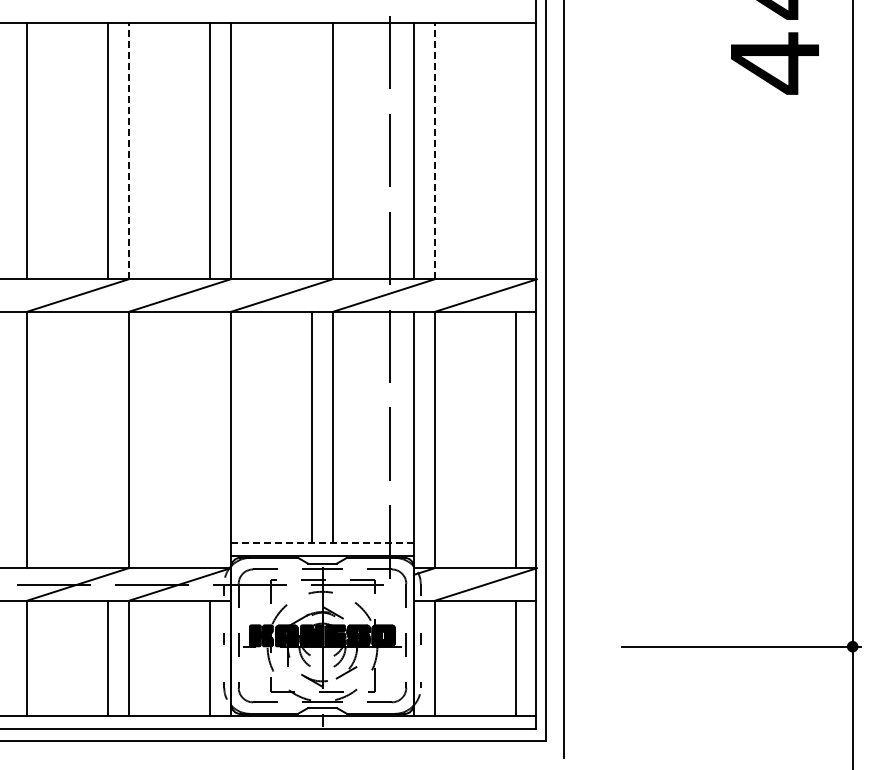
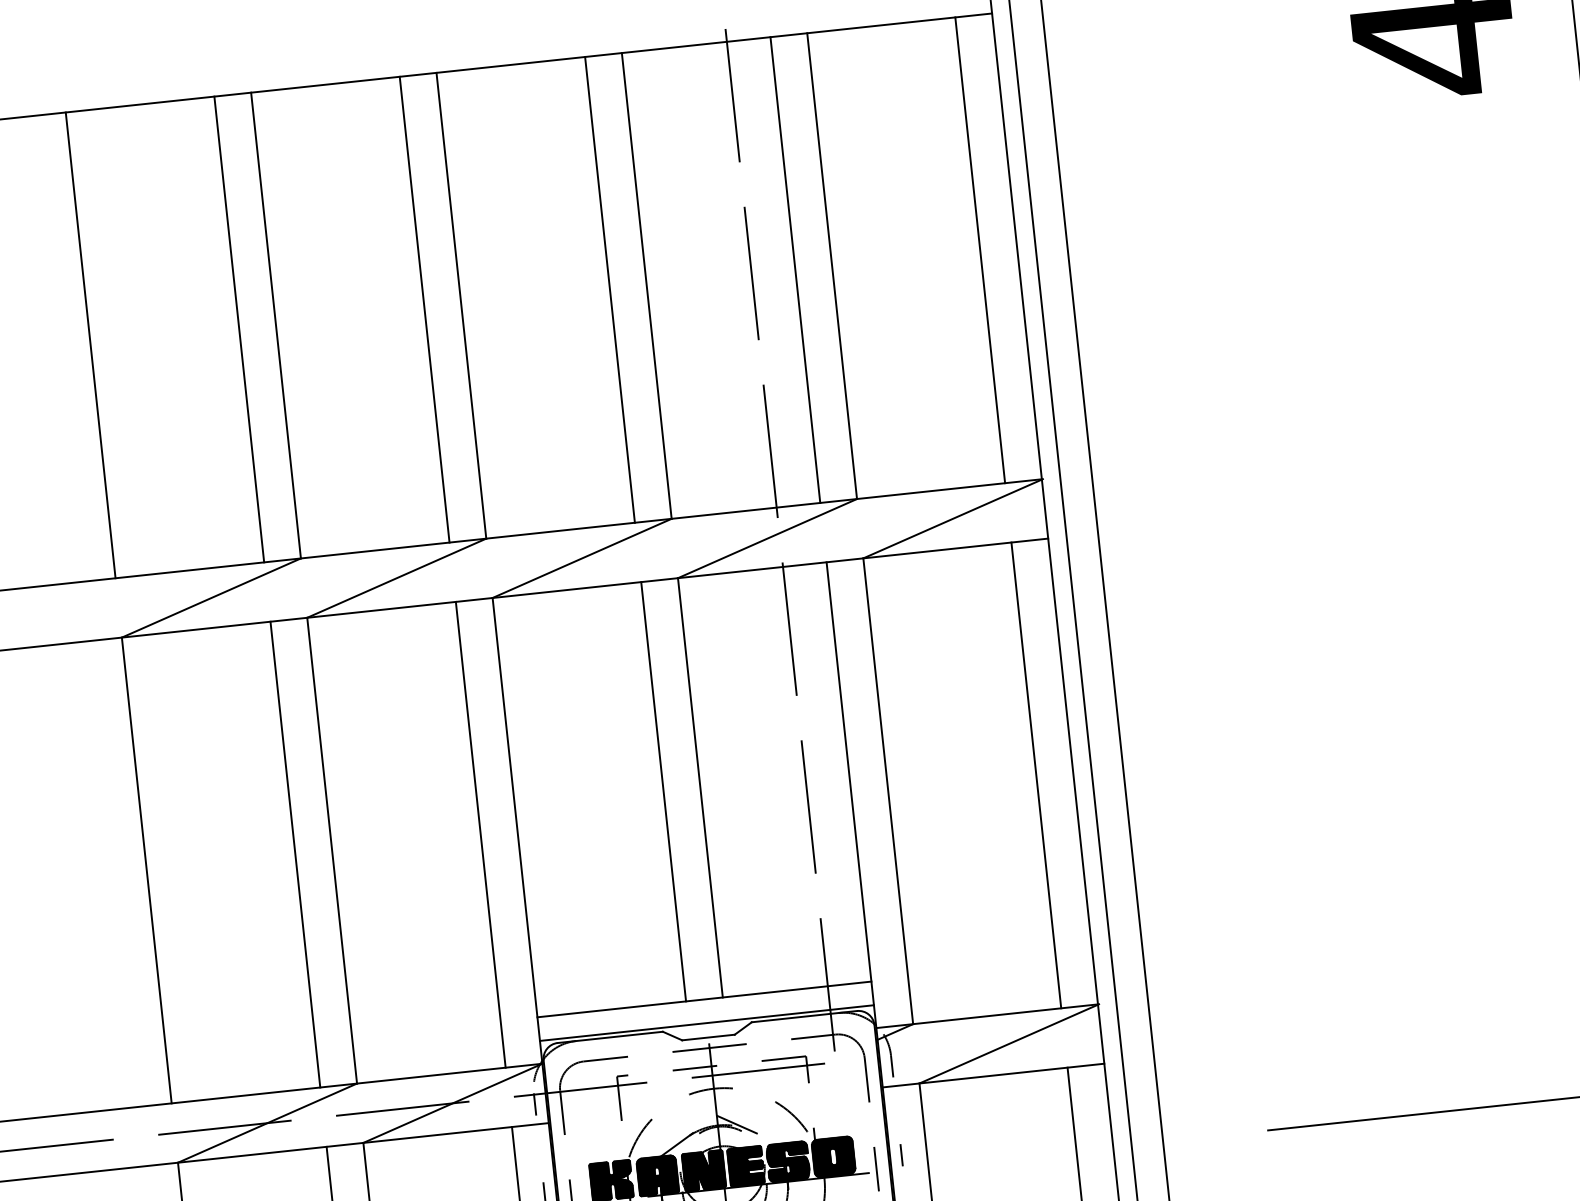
line: (128, 150) -> (275, 324), dashed -> solid
line: (434, 150) -> (831, 264), dashed -> solid
line: (312, 151) -> (610, 290), added
line: (516, 151) -> (981, 250), added
line: (108, 439) -> (295, 853), added
line: (210, 439) -> (480, 833), added
line: (322, 542) -> (704, 999), dashed -> solid

